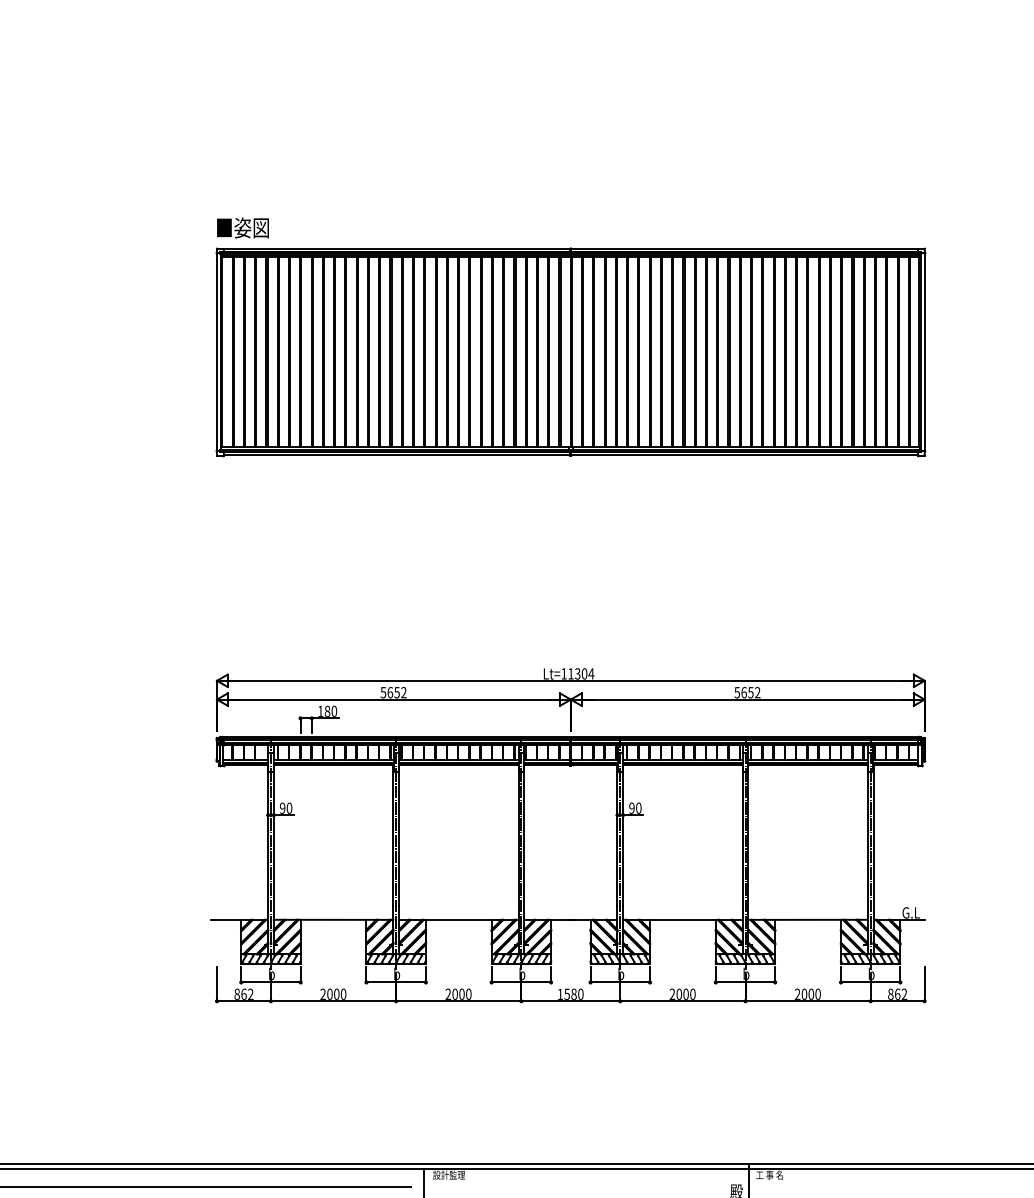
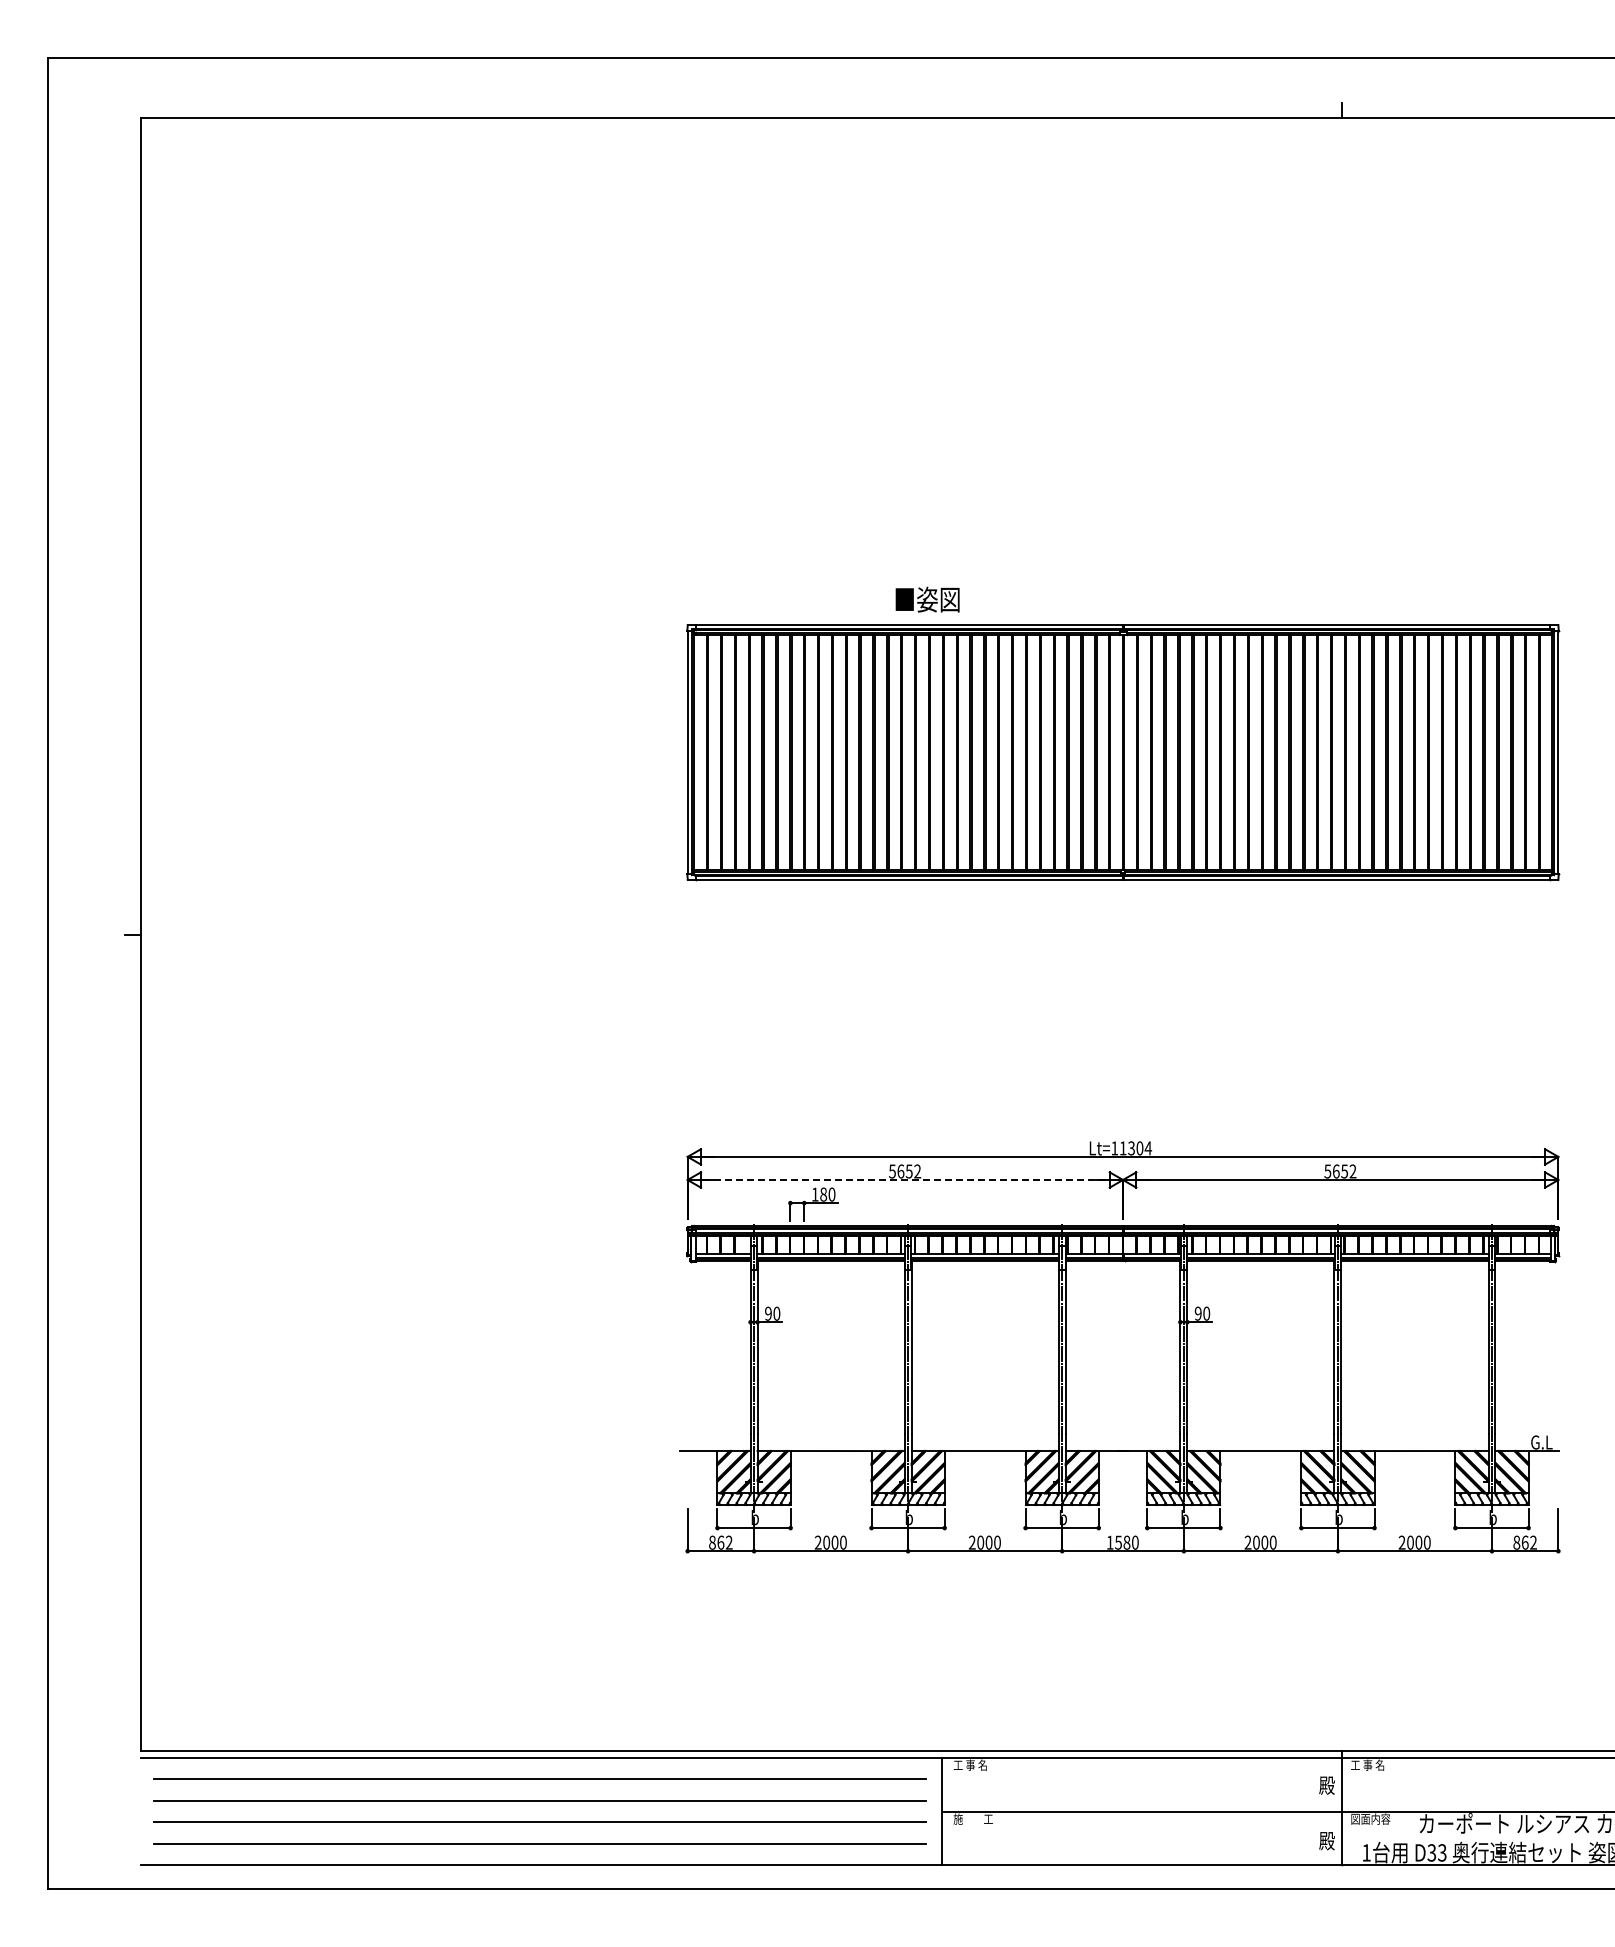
text: (242, 227) -> (927, 599), moved
line: (394, 699) -> (905, 1180), solid -> dashed
text: (449, 1174) -> (973, 1764), 設計監理 -> 工 事 名

